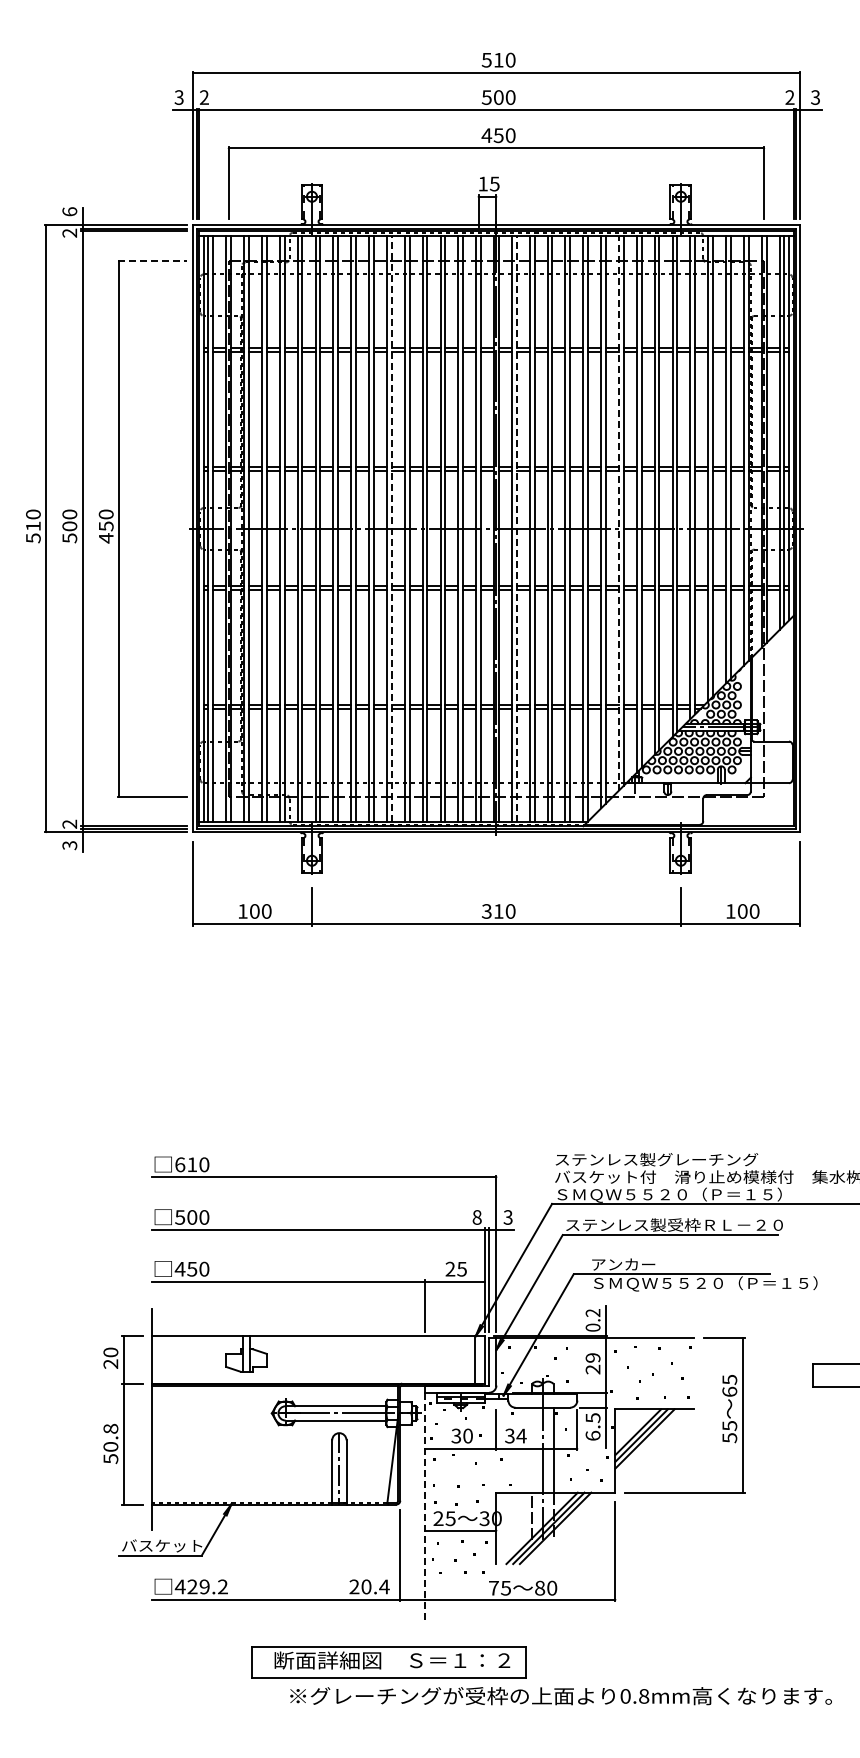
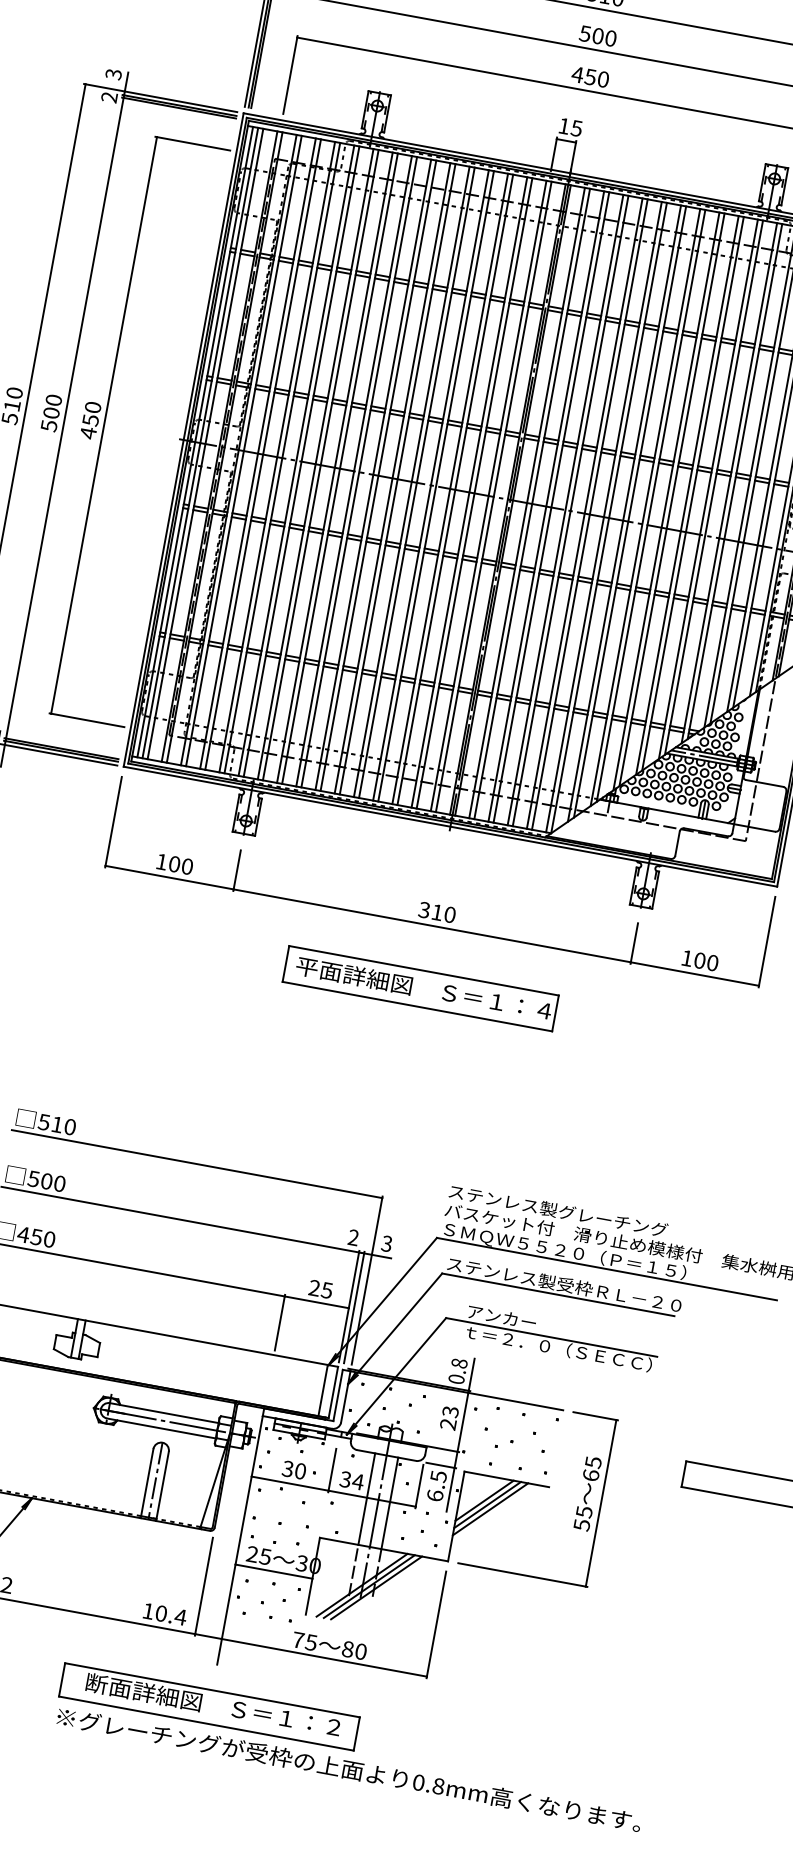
text: (69, 211) -> (113, 74), 6 -> 3
line: (152, 261) -> (192, 144), dashed -> solid
line: (619, 512) -> (646, 506), dashed -> solid
line: (391, 528) -> (397, 478), dashed -> solid
line: (516, 528) -> (532, 503), dashed -> solid
part: (496, 982) -> (420, 988), added
text: (180, 1164) -> (44, 1122), 610 -> 510
text: (476, 1217) -> (352, 1237), 8 -> 2
text: (705, 1283) -> (586, 1353), ＳＭＱＷ５５２０（Ｐ＝１５） -> ｔ＝２．０（ＳＥＣＣ）
text: (592, 1312) -> (458, 1362), 0.2 -> 0.8
text: (593, 1357) -> (451, 1411), 29 -> 23
line: (532, 1449) -> (367, 1498), added
line: (425, 1508) -> (240, 1540), dashed -> solid
text: (354, 1586) -> (148, 1610), 20.4 -> 10.4
part: (388, 1662) -> (208, 1706), moved

